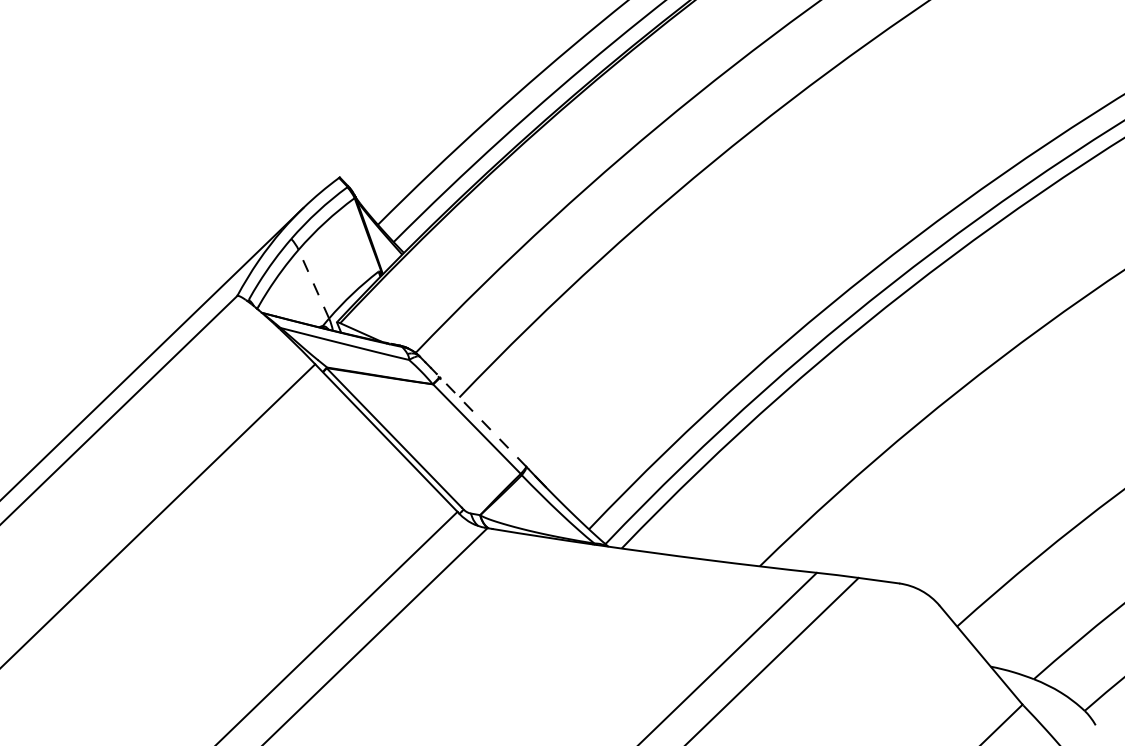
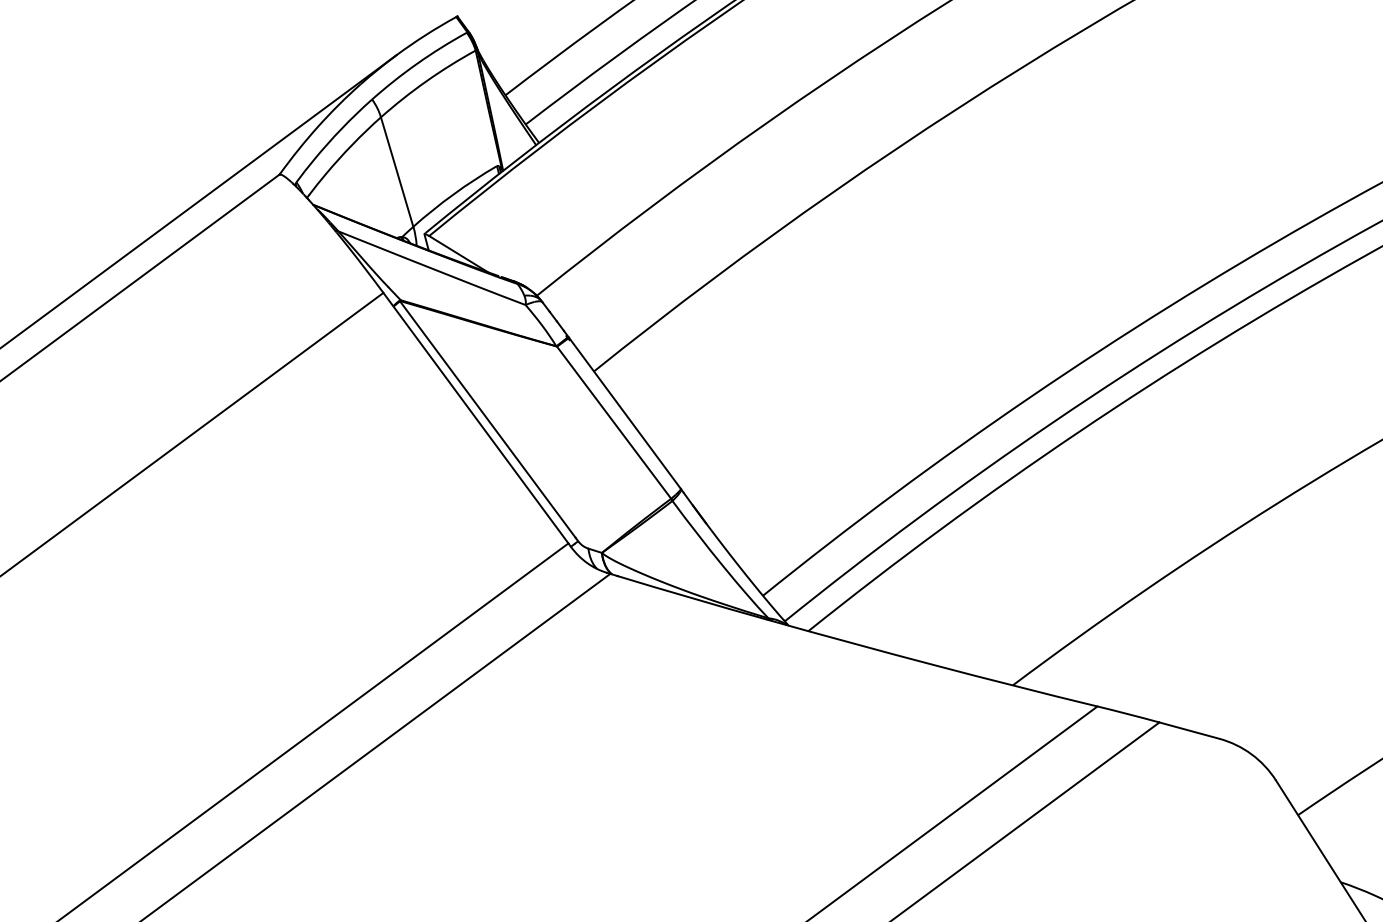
line: (313, 284) -> (396, 172), dashed -> solid
line: (481, 420) -> (622, 410), dashed -> solid

